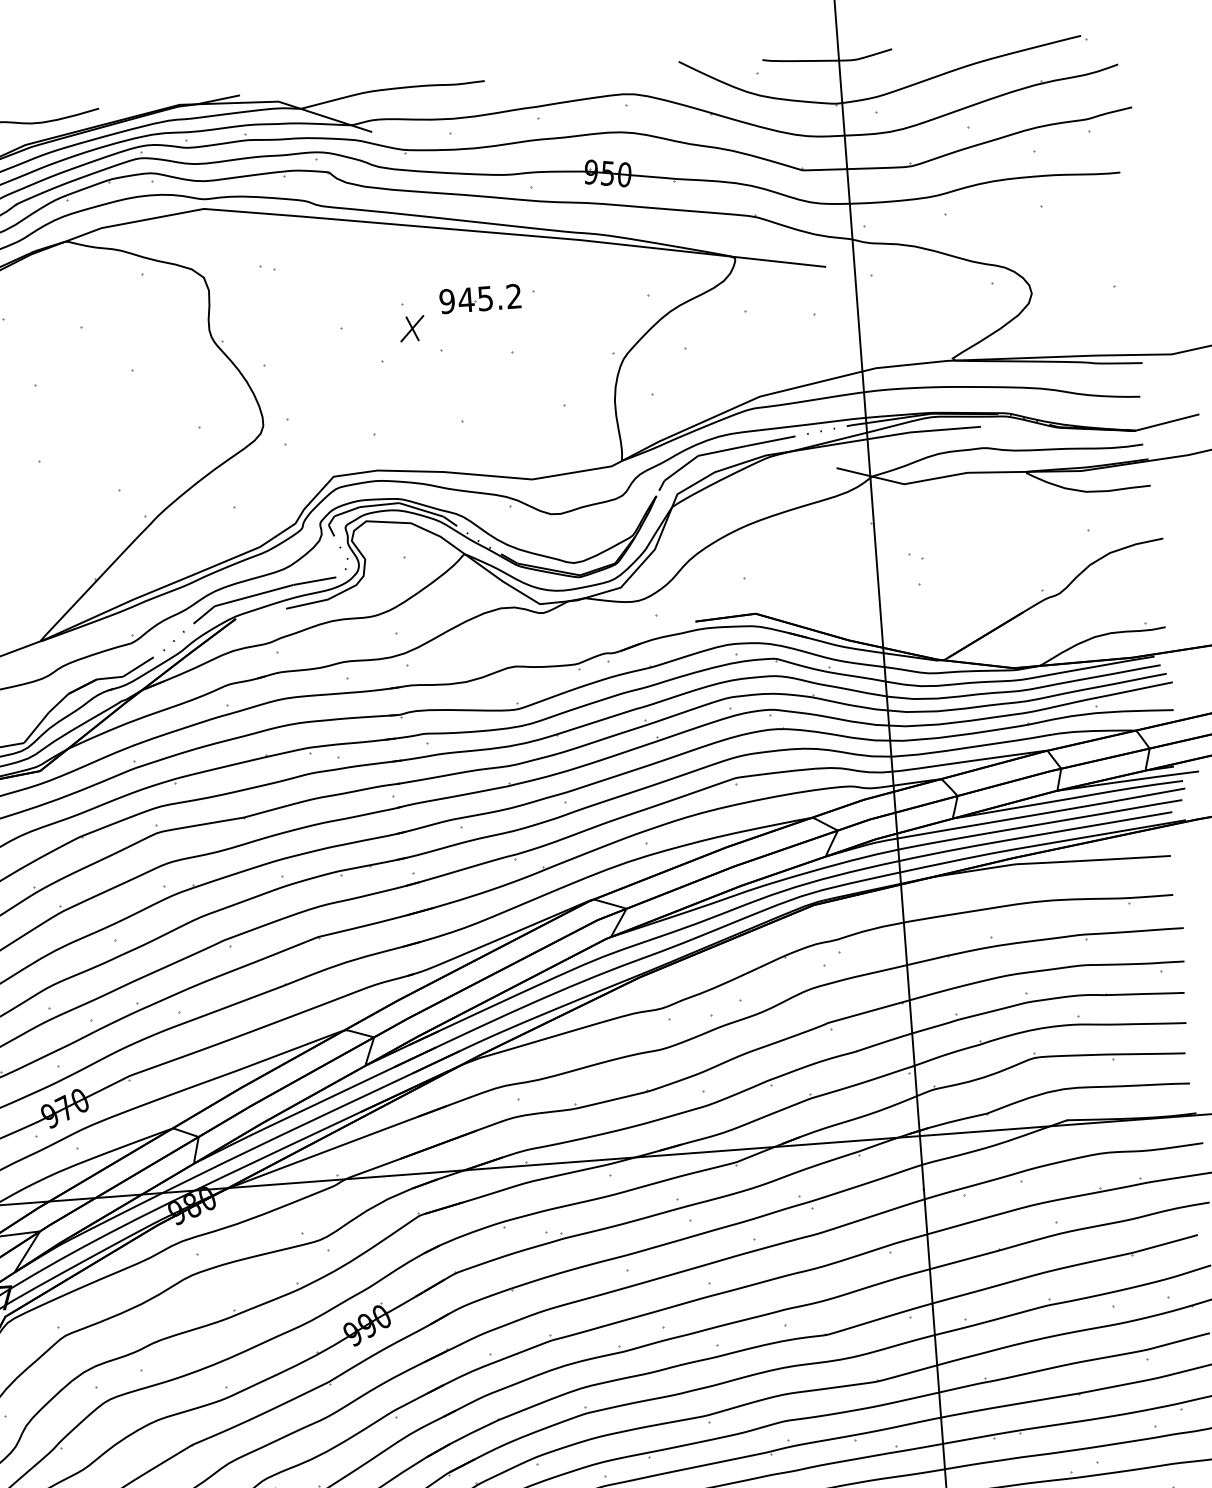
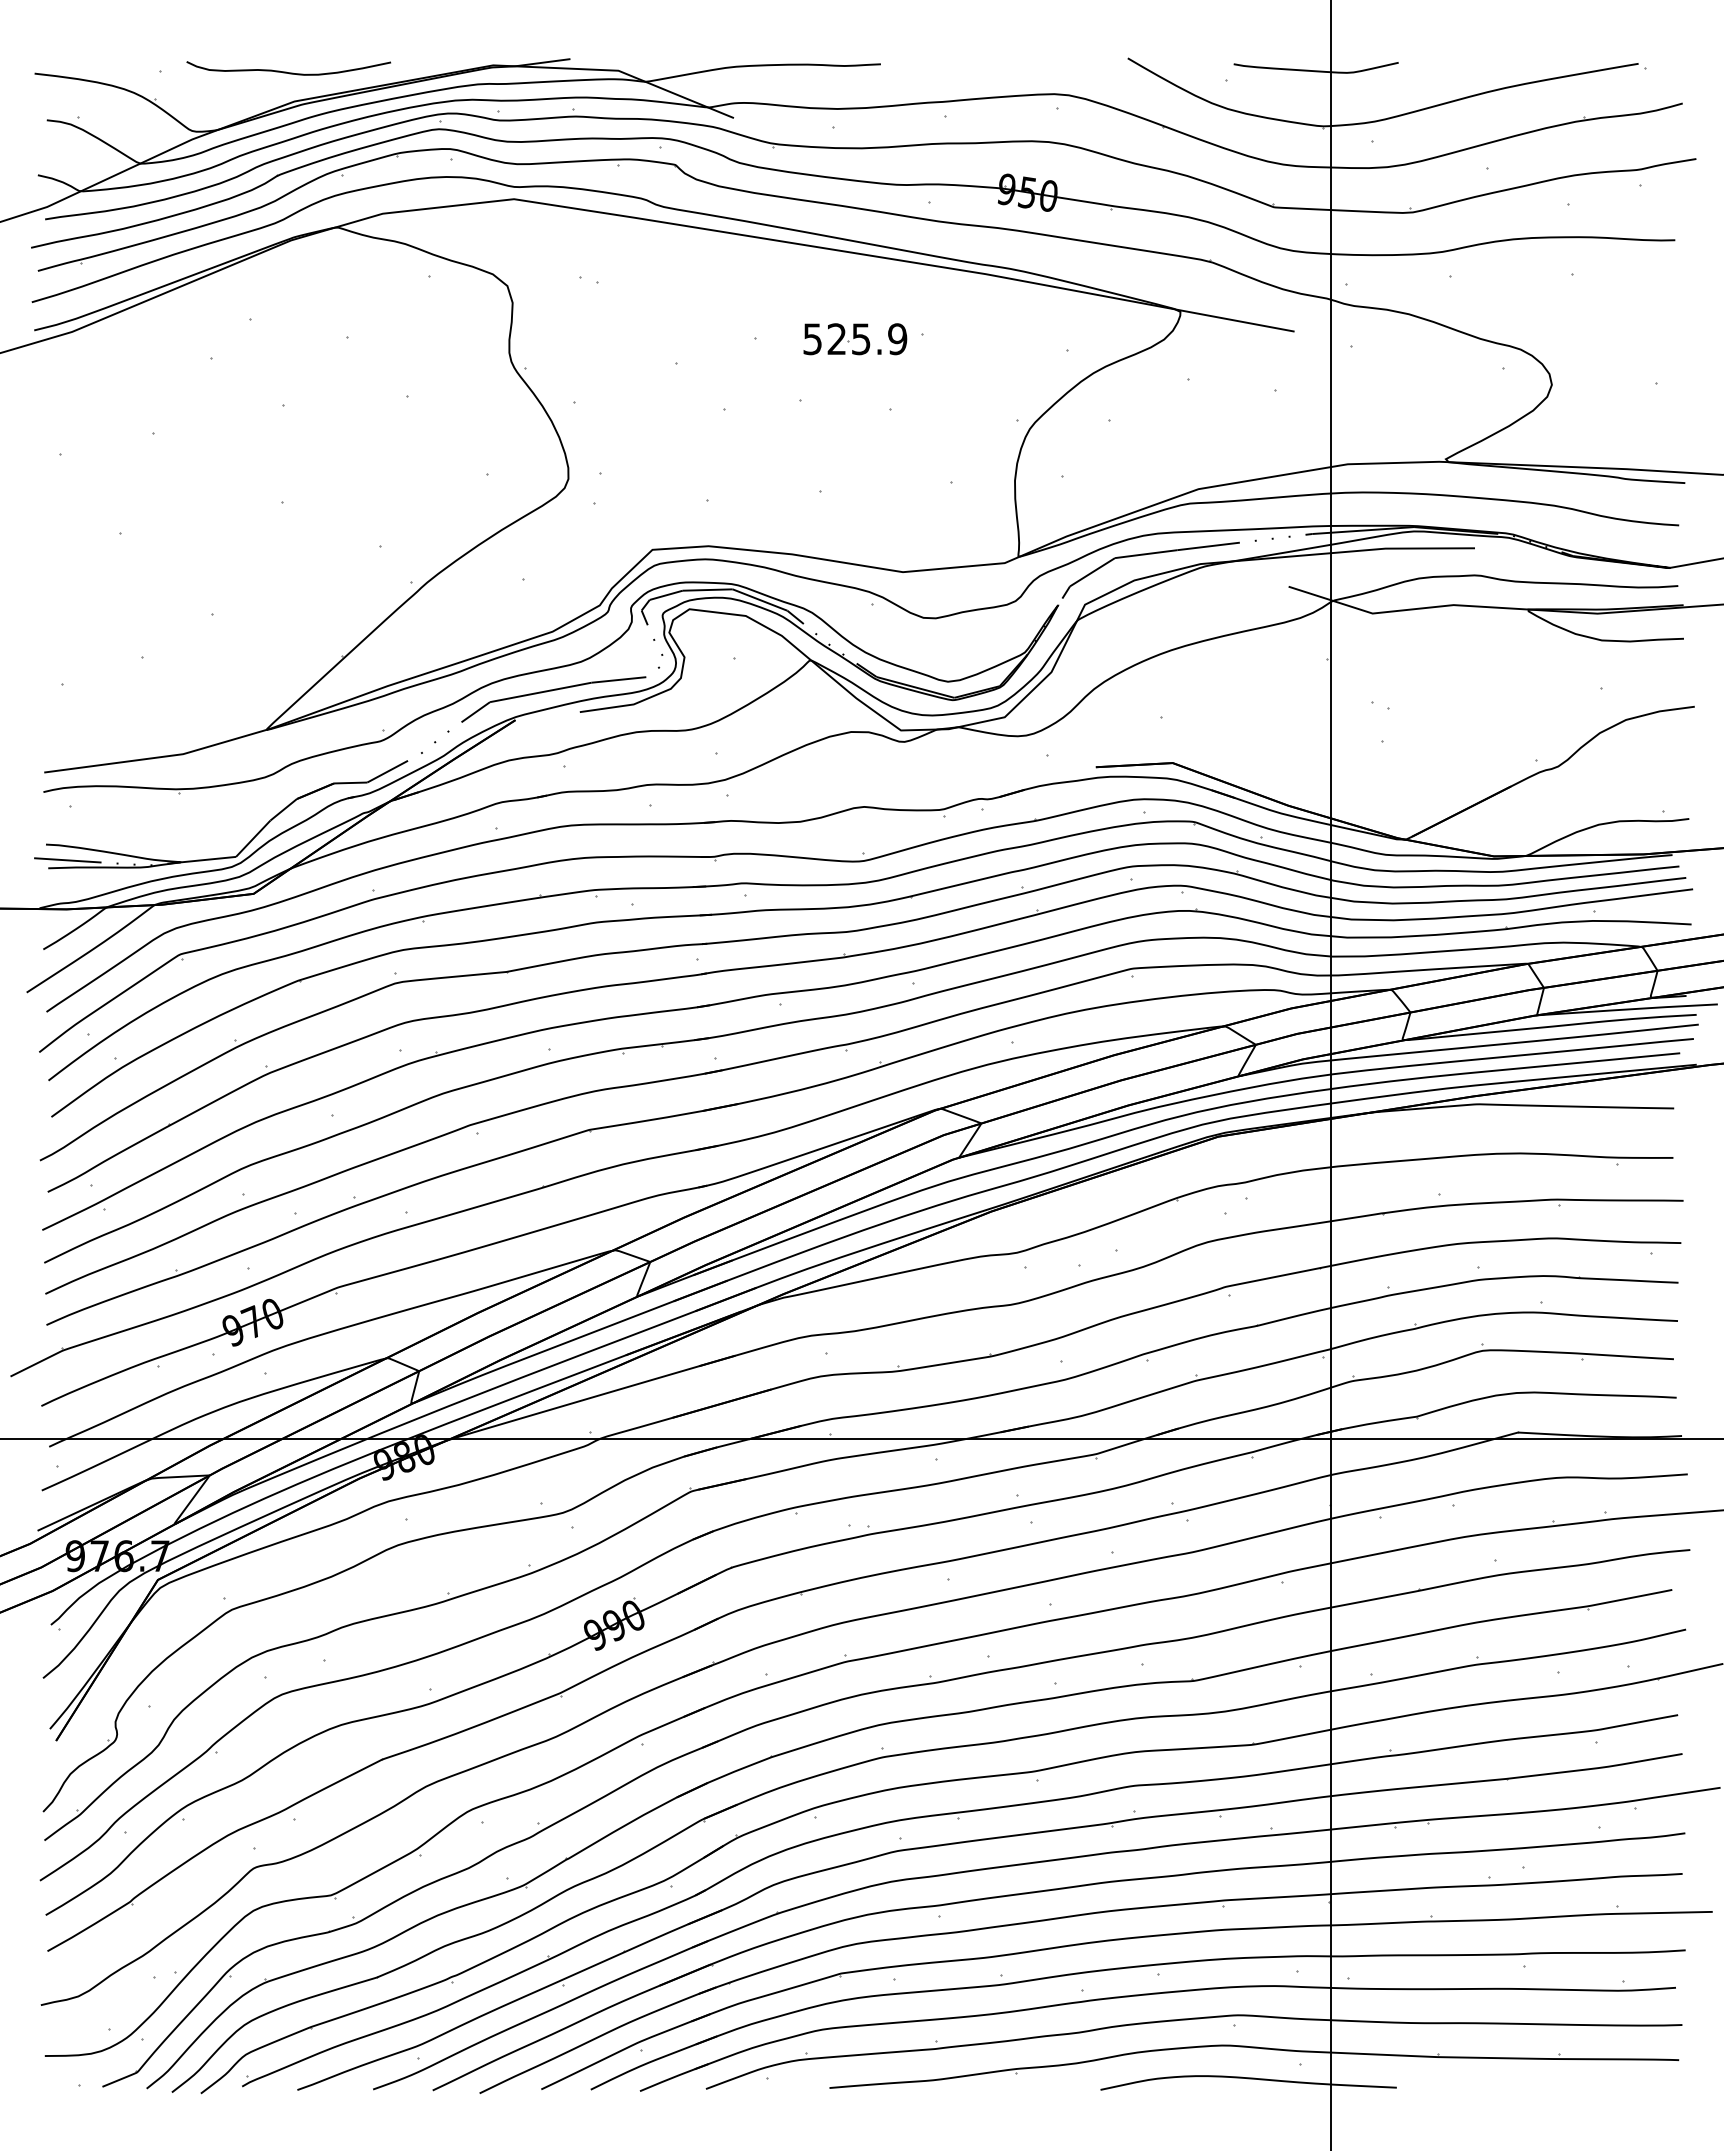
text: (481, 299) -> (855, 339), 945.2 -> 525.9
part: (412, 328) -> (765, 370), removed

